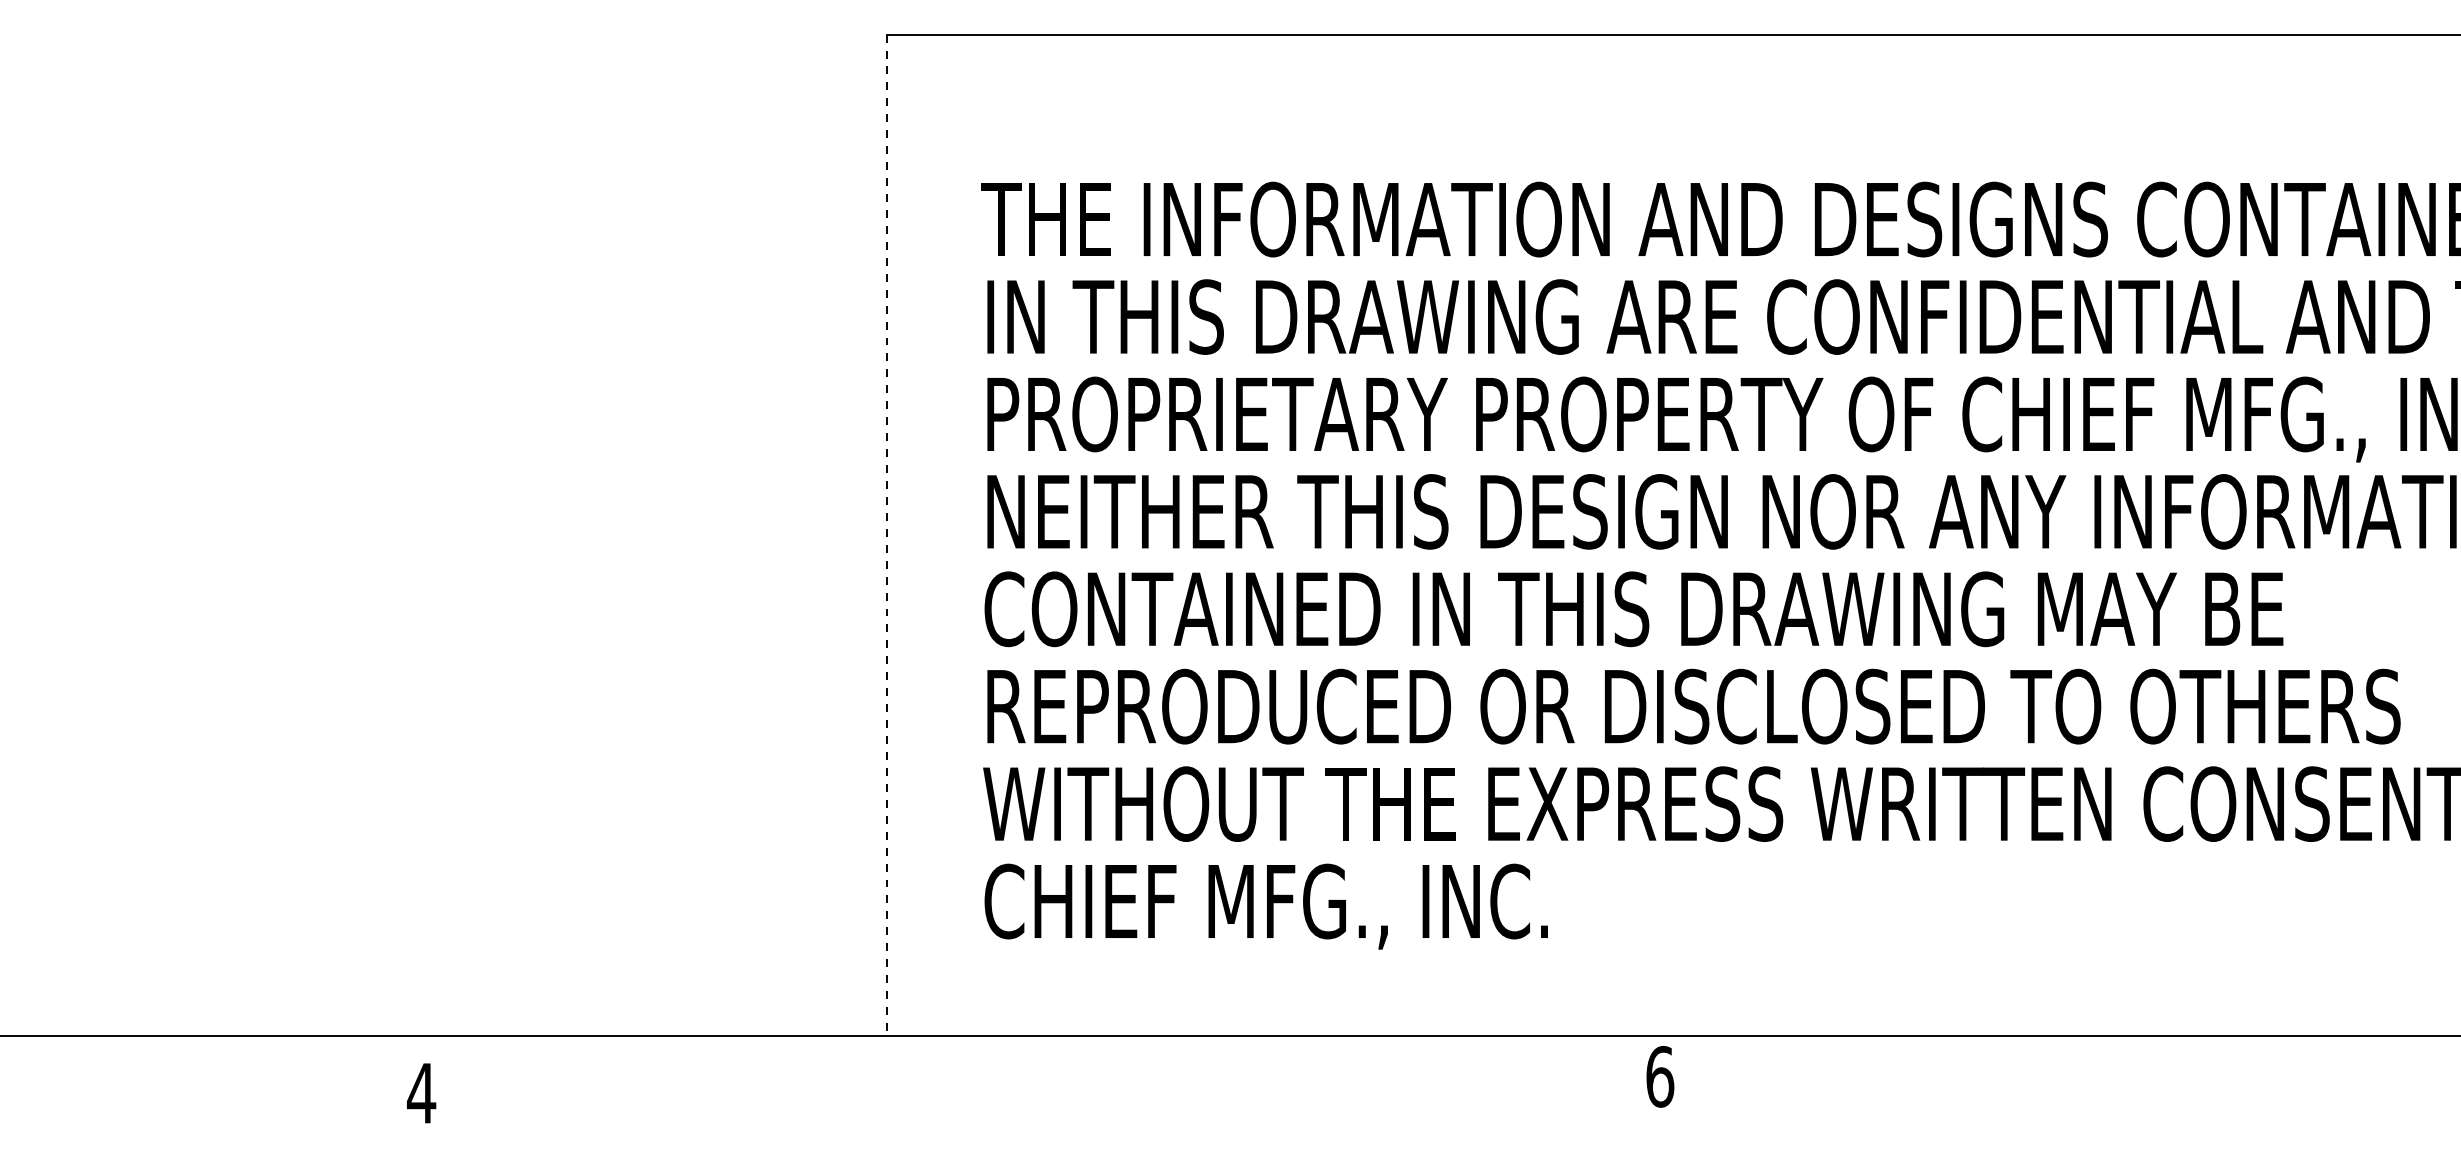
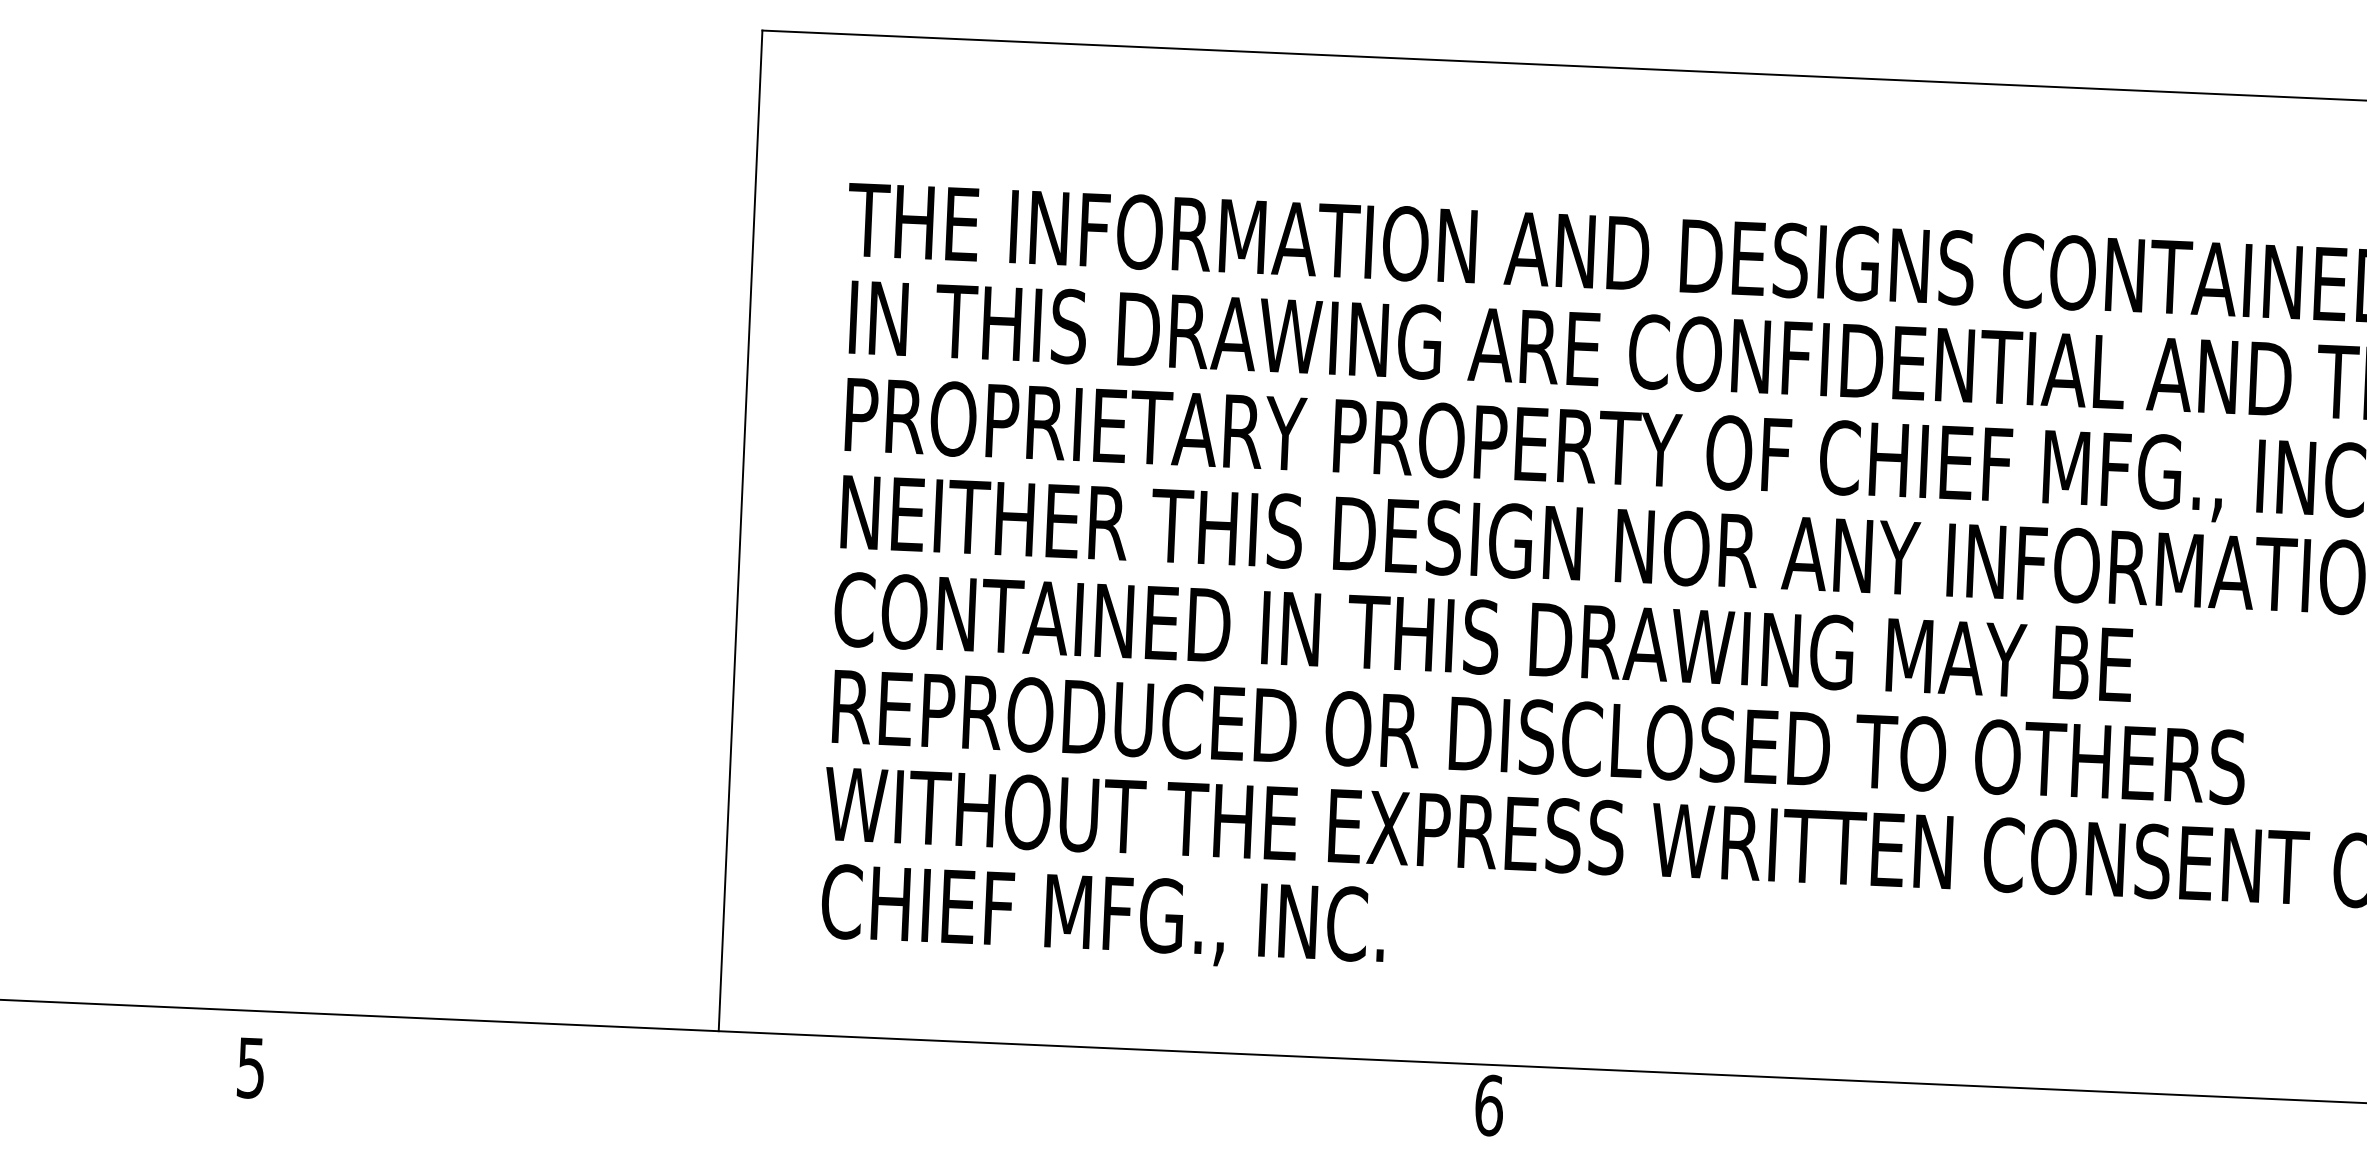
line: (887, 535) -> (740, 530), dashed -> solid
text: (421, 1093) -> (251, 1068), 4 -> 5

